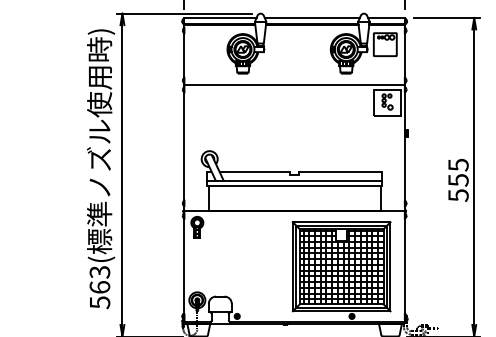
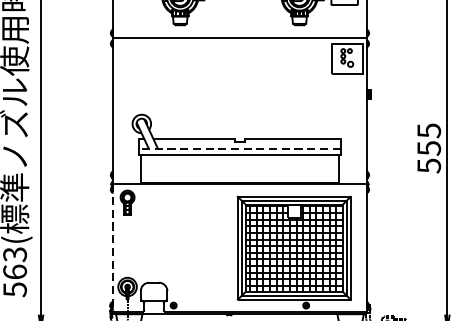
line: (294, 180) -> (239, 148), solid -> dashed
line: (184, 267) -> (112, 249), solid -> dashed

